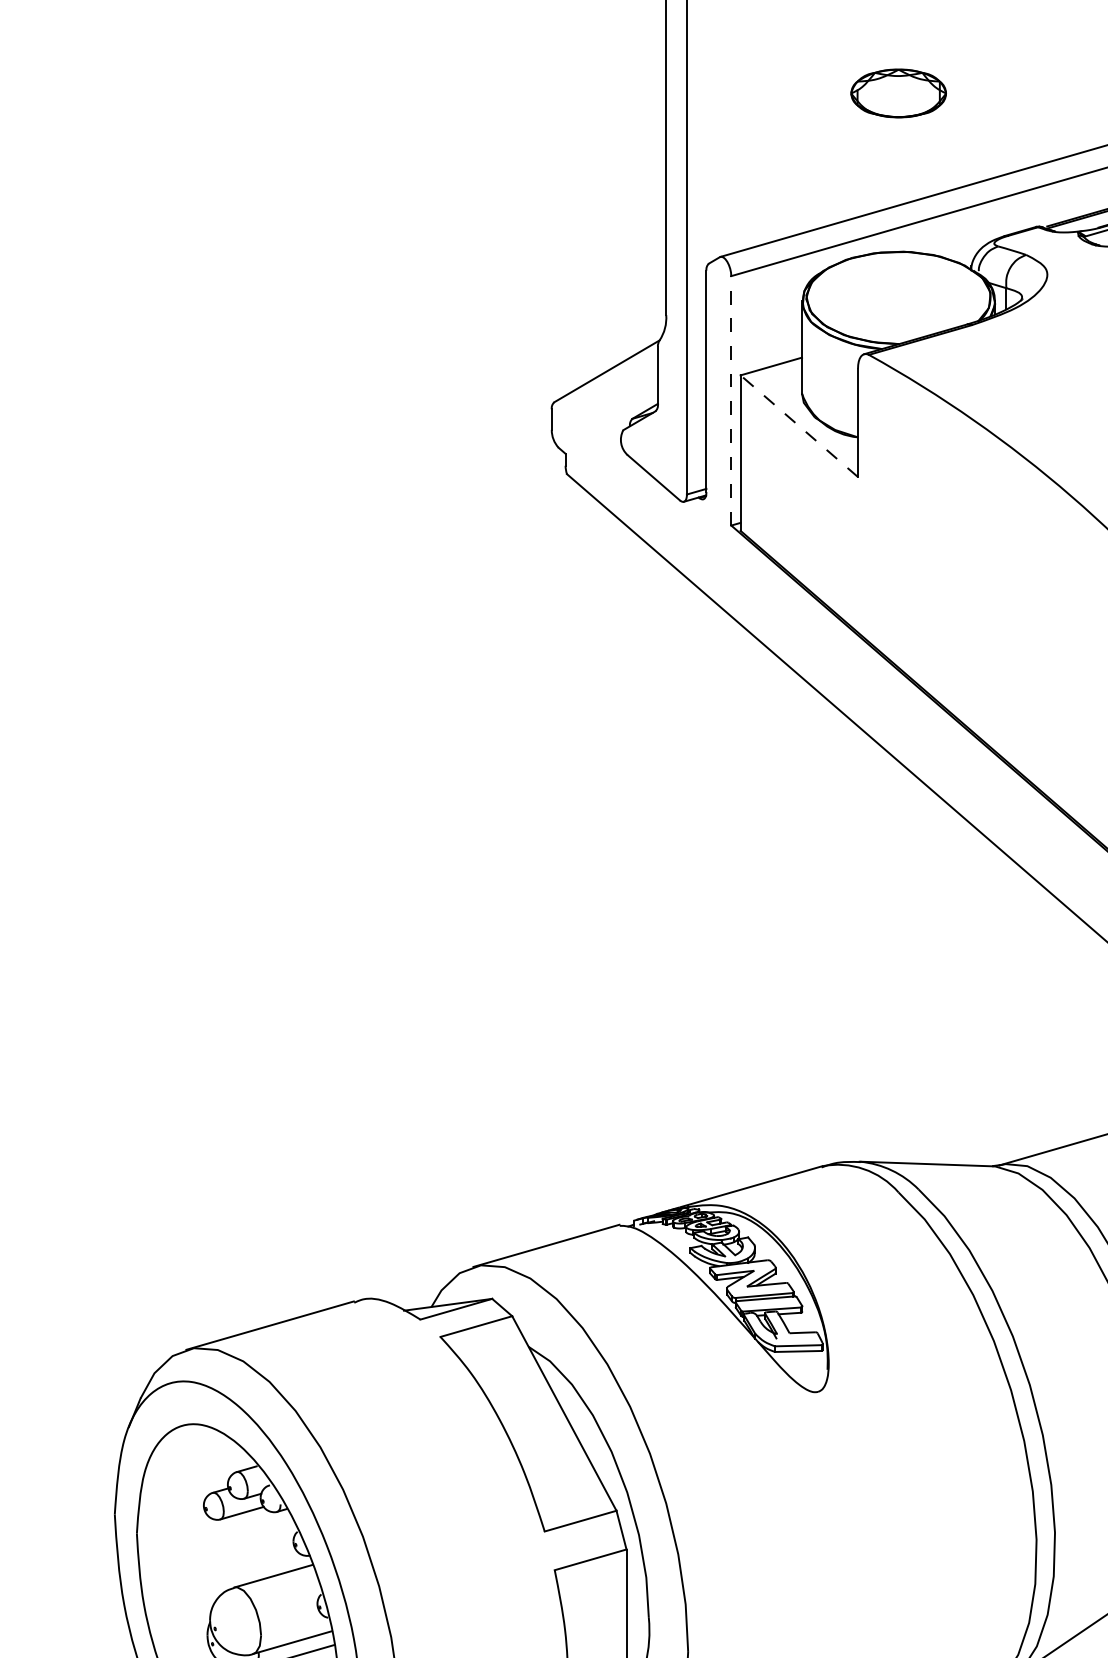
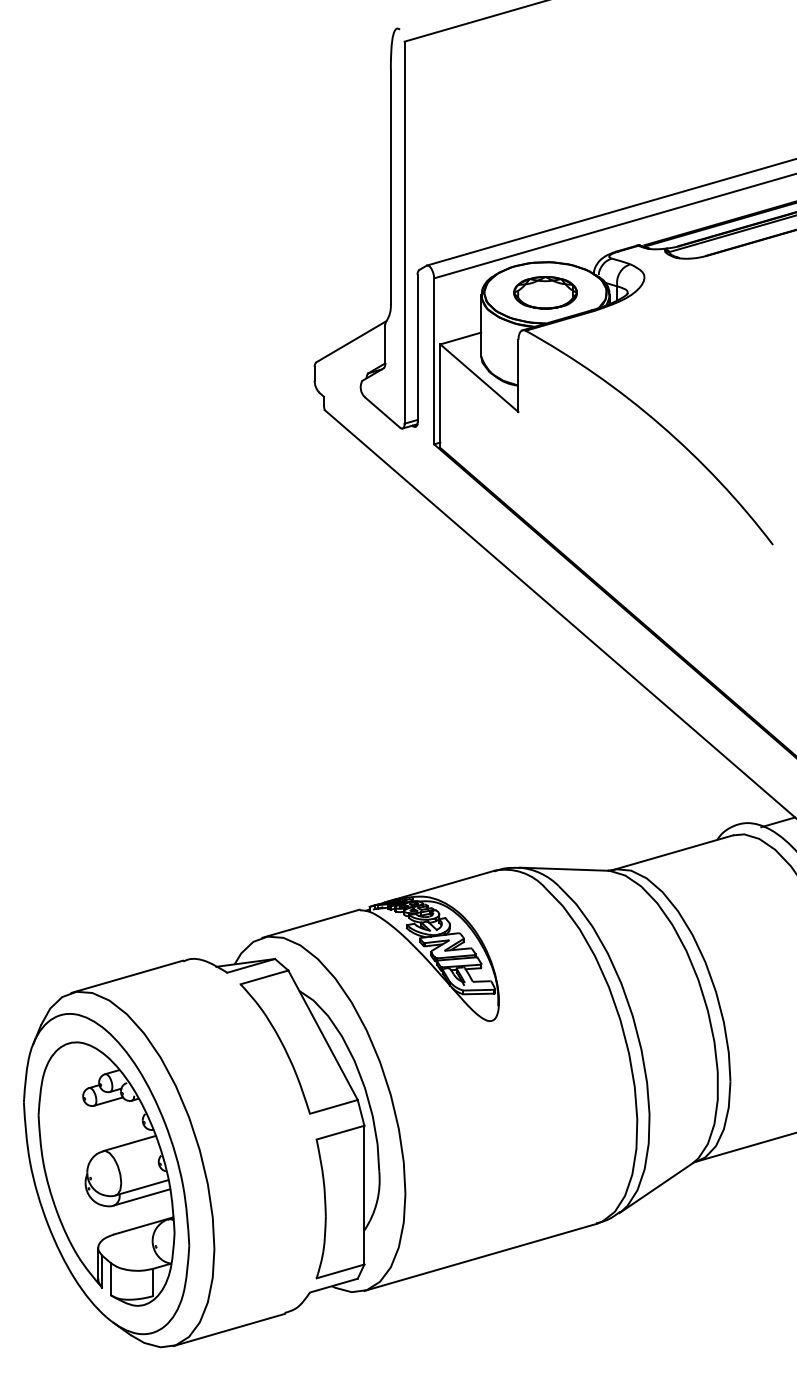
part: (898, 92) -> (545, 292), moved
line: (731, 401) -> (434, 361), dashed -> solid
line: (799, 426) -> (479, 378), dashed -> solid

